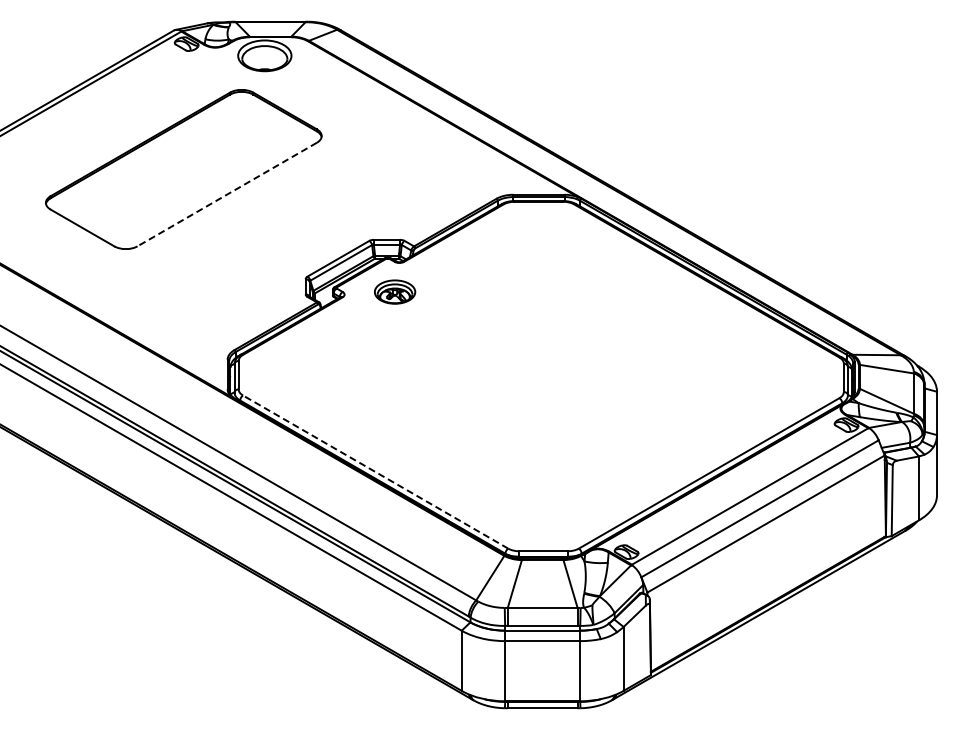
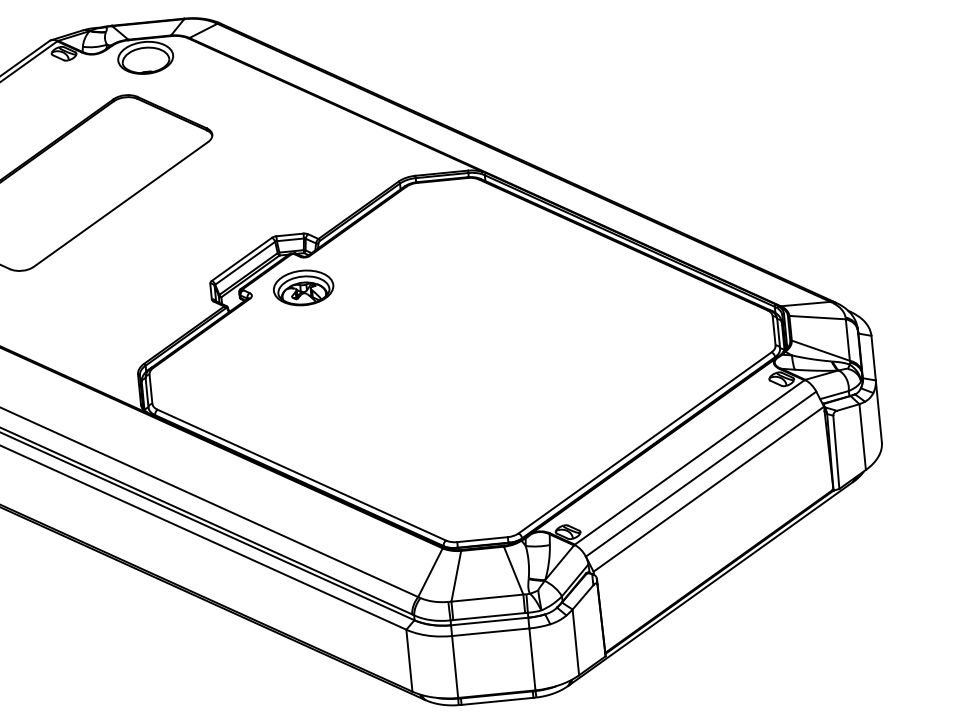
line: (227, 194) -> (121, 204), dashed -> solid
part: (394, 291) -> (302, 287), size x1.43
line: (375, 471) -> (301, 474), dashed -> solid

